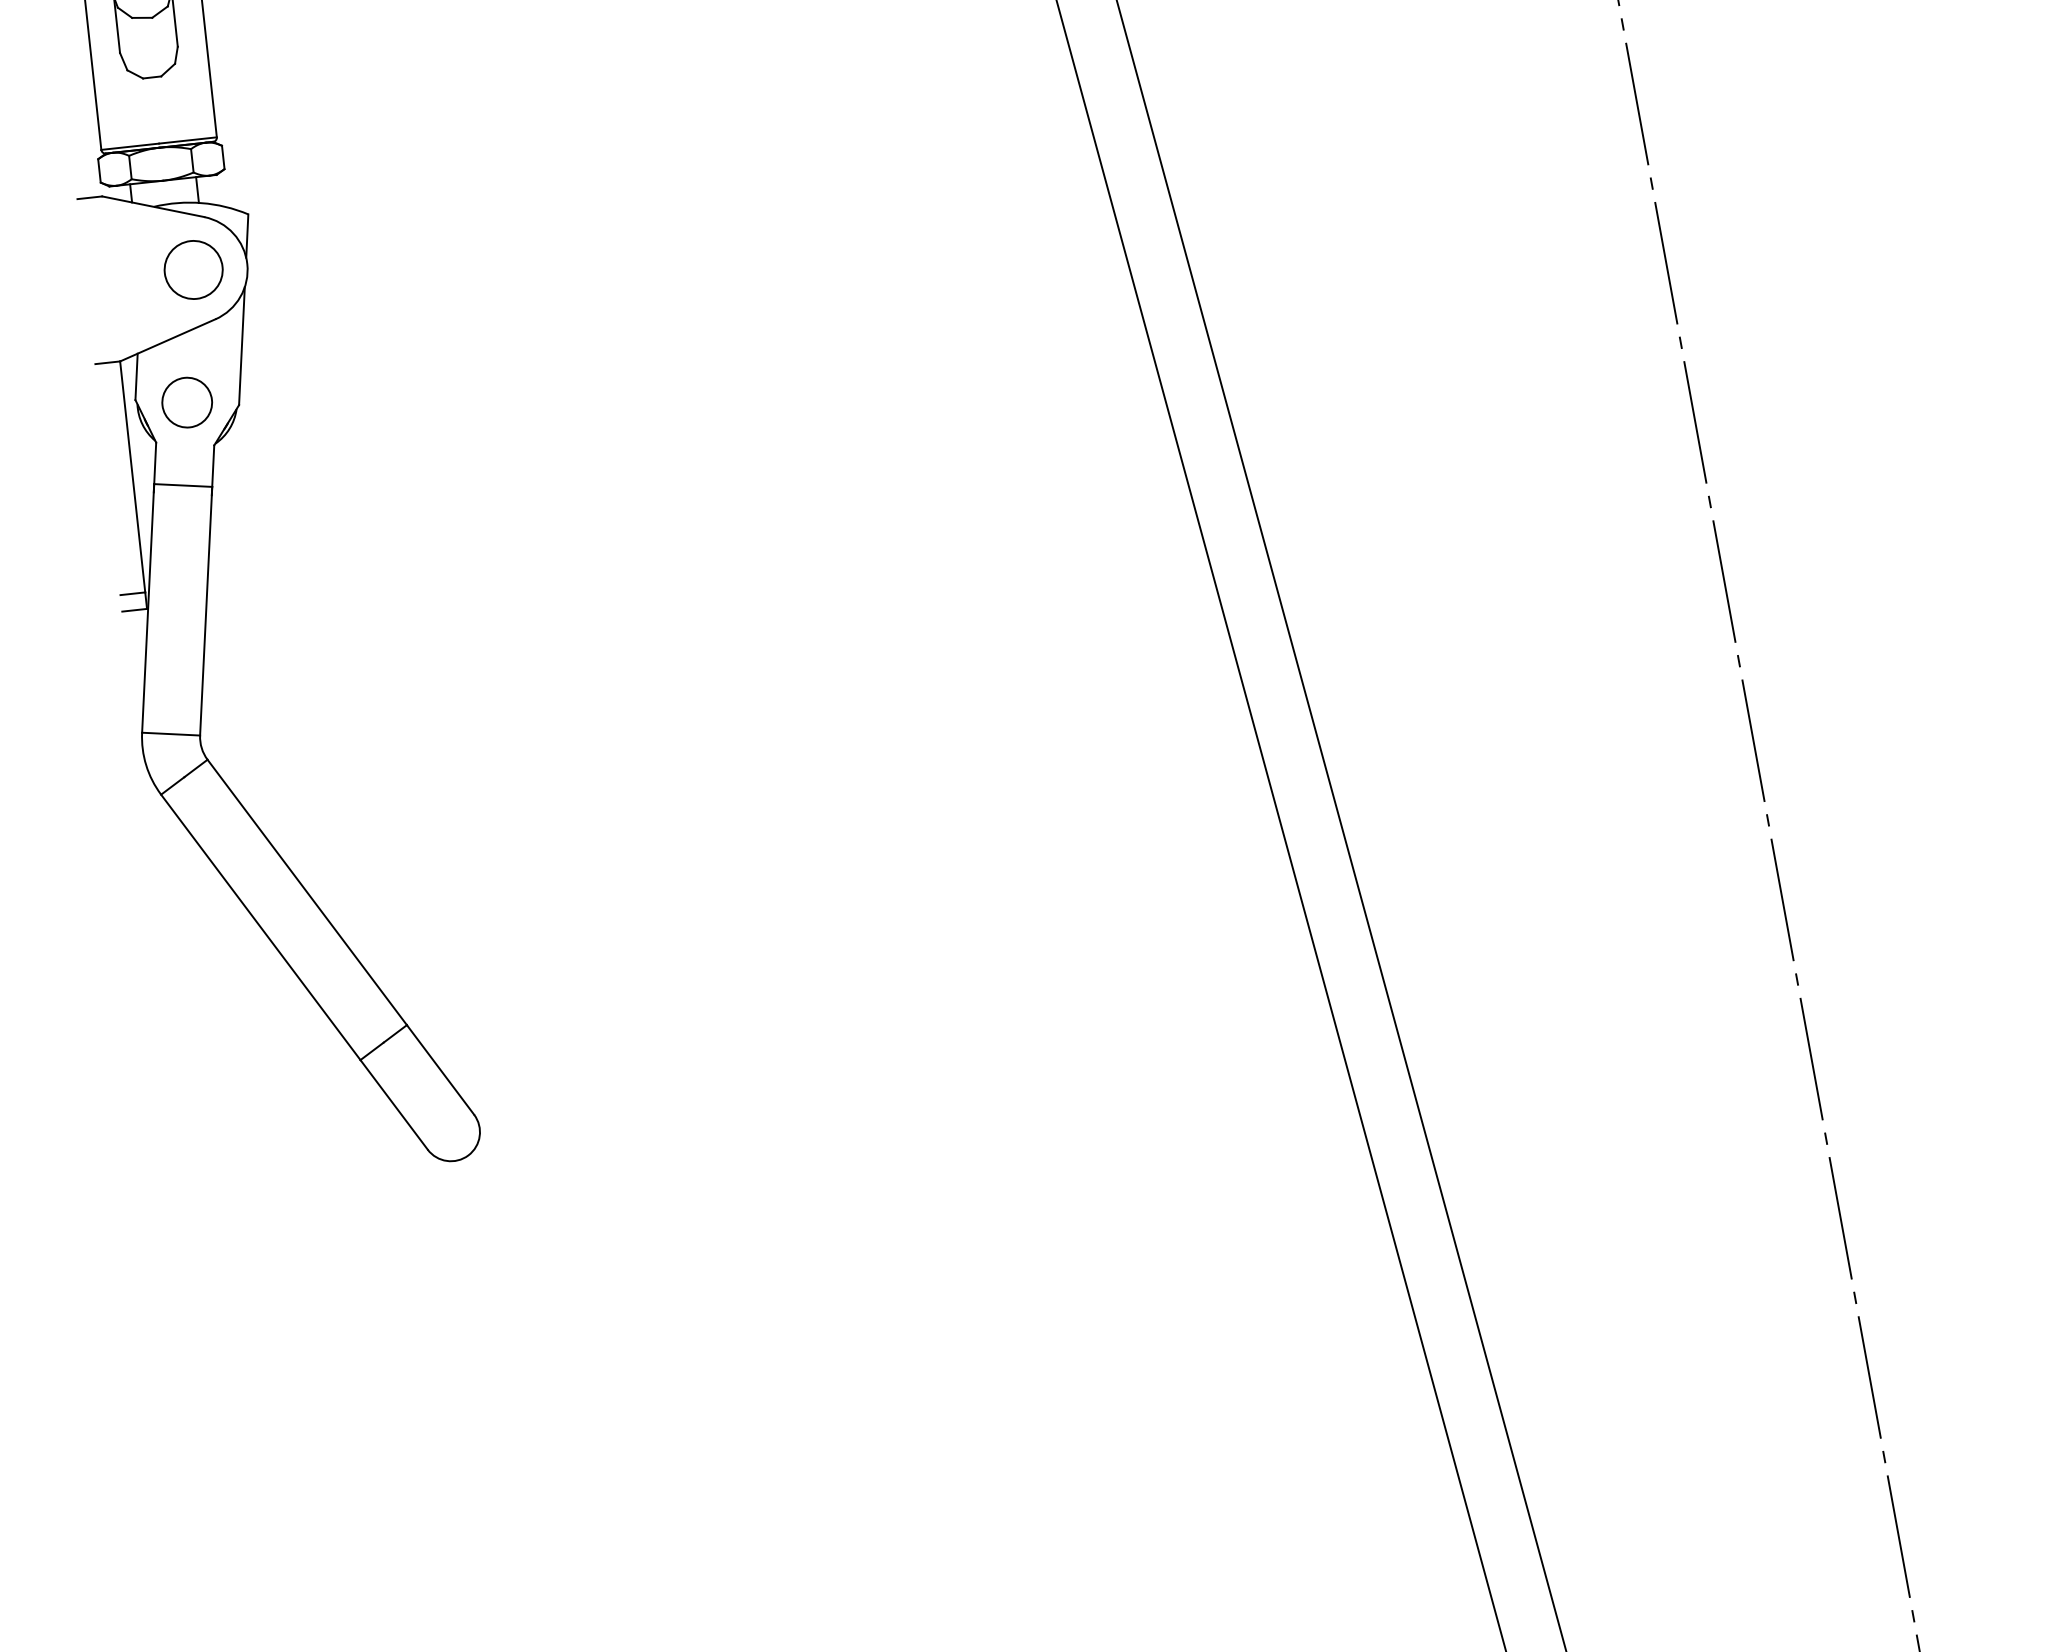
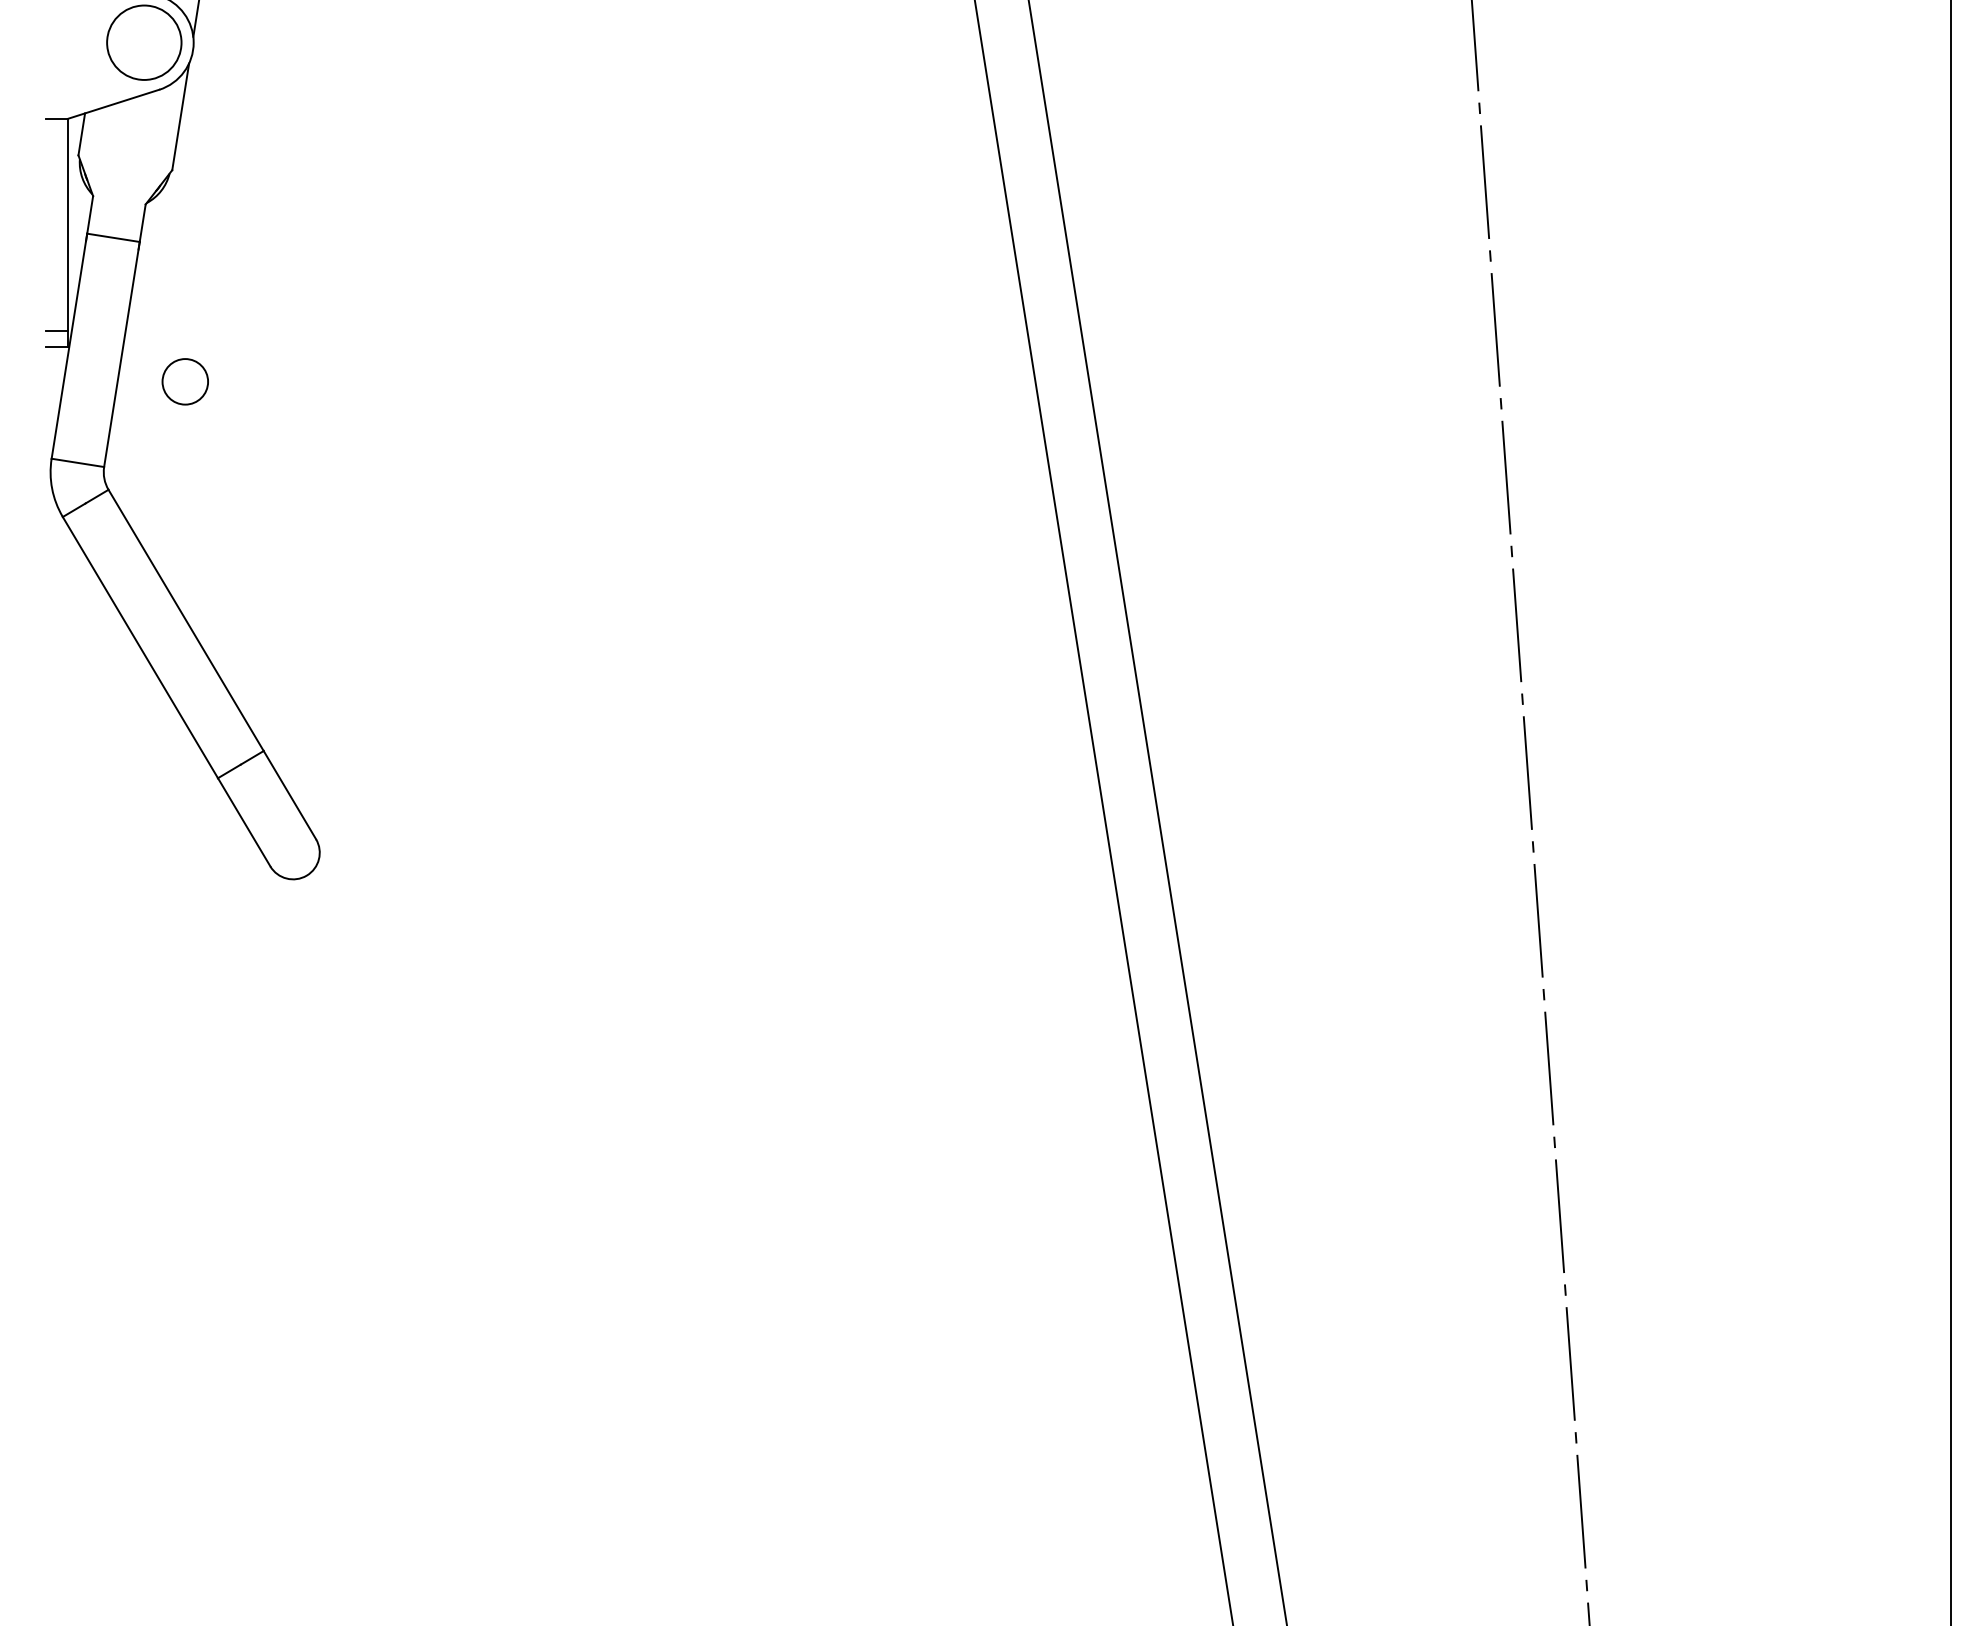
circle: (192, 269) -> (143, 42), size x1.4
circle: (186, 402) -> (184, 381), moved

